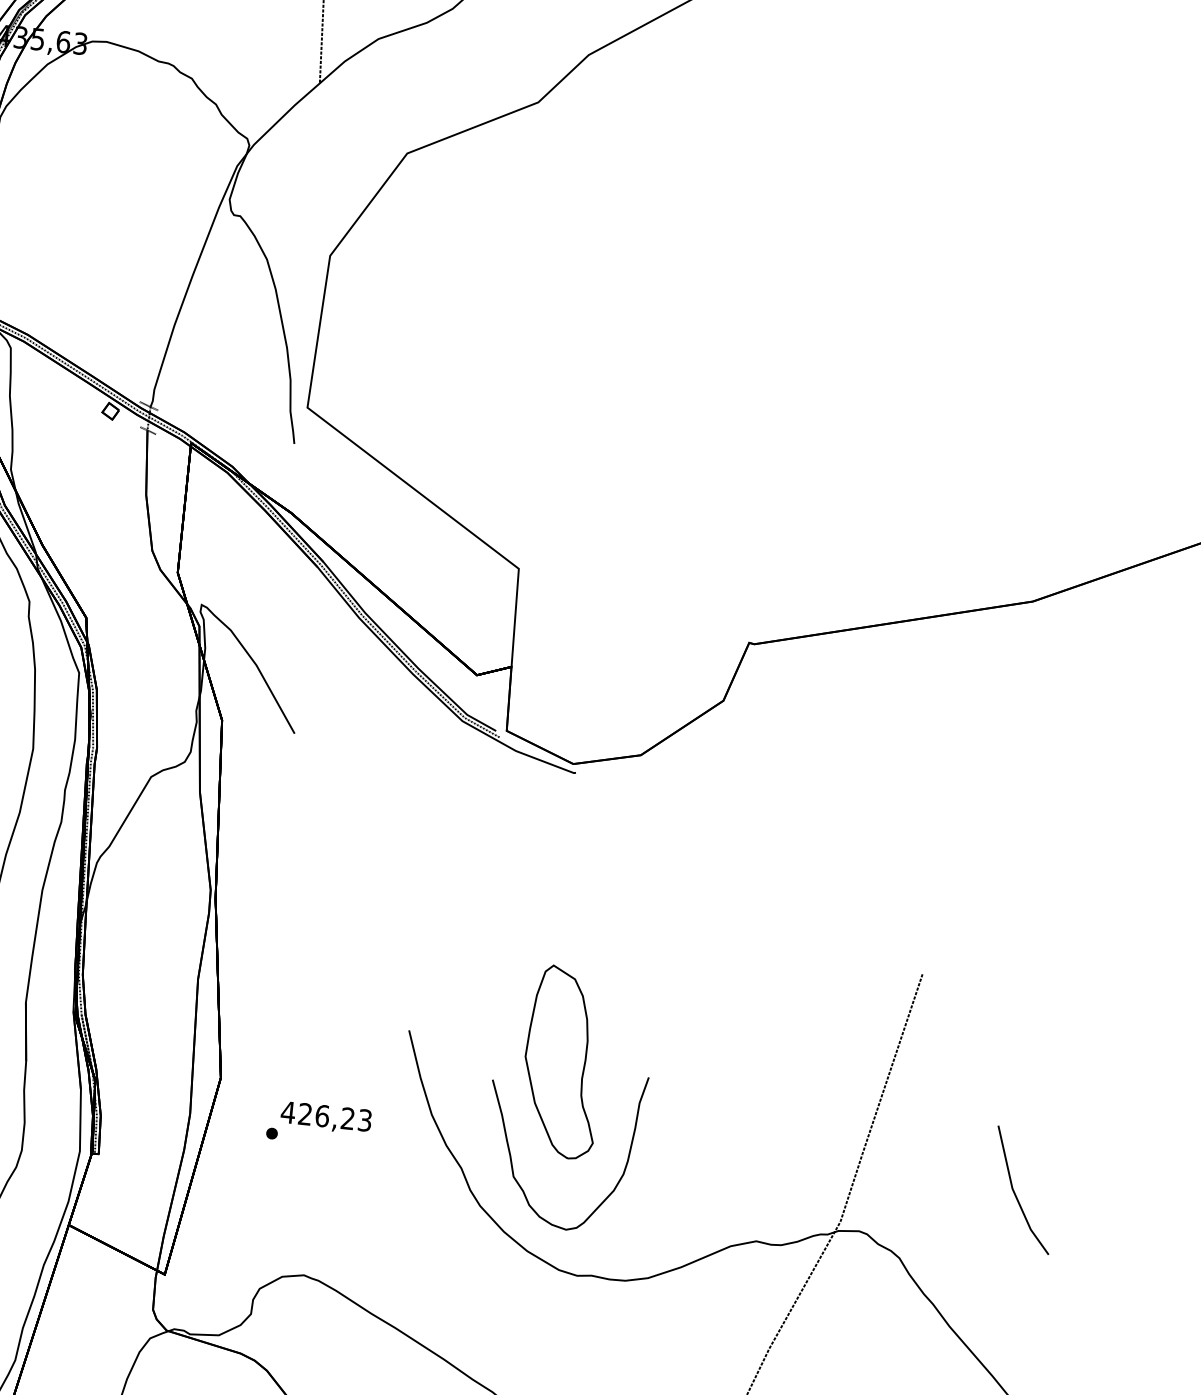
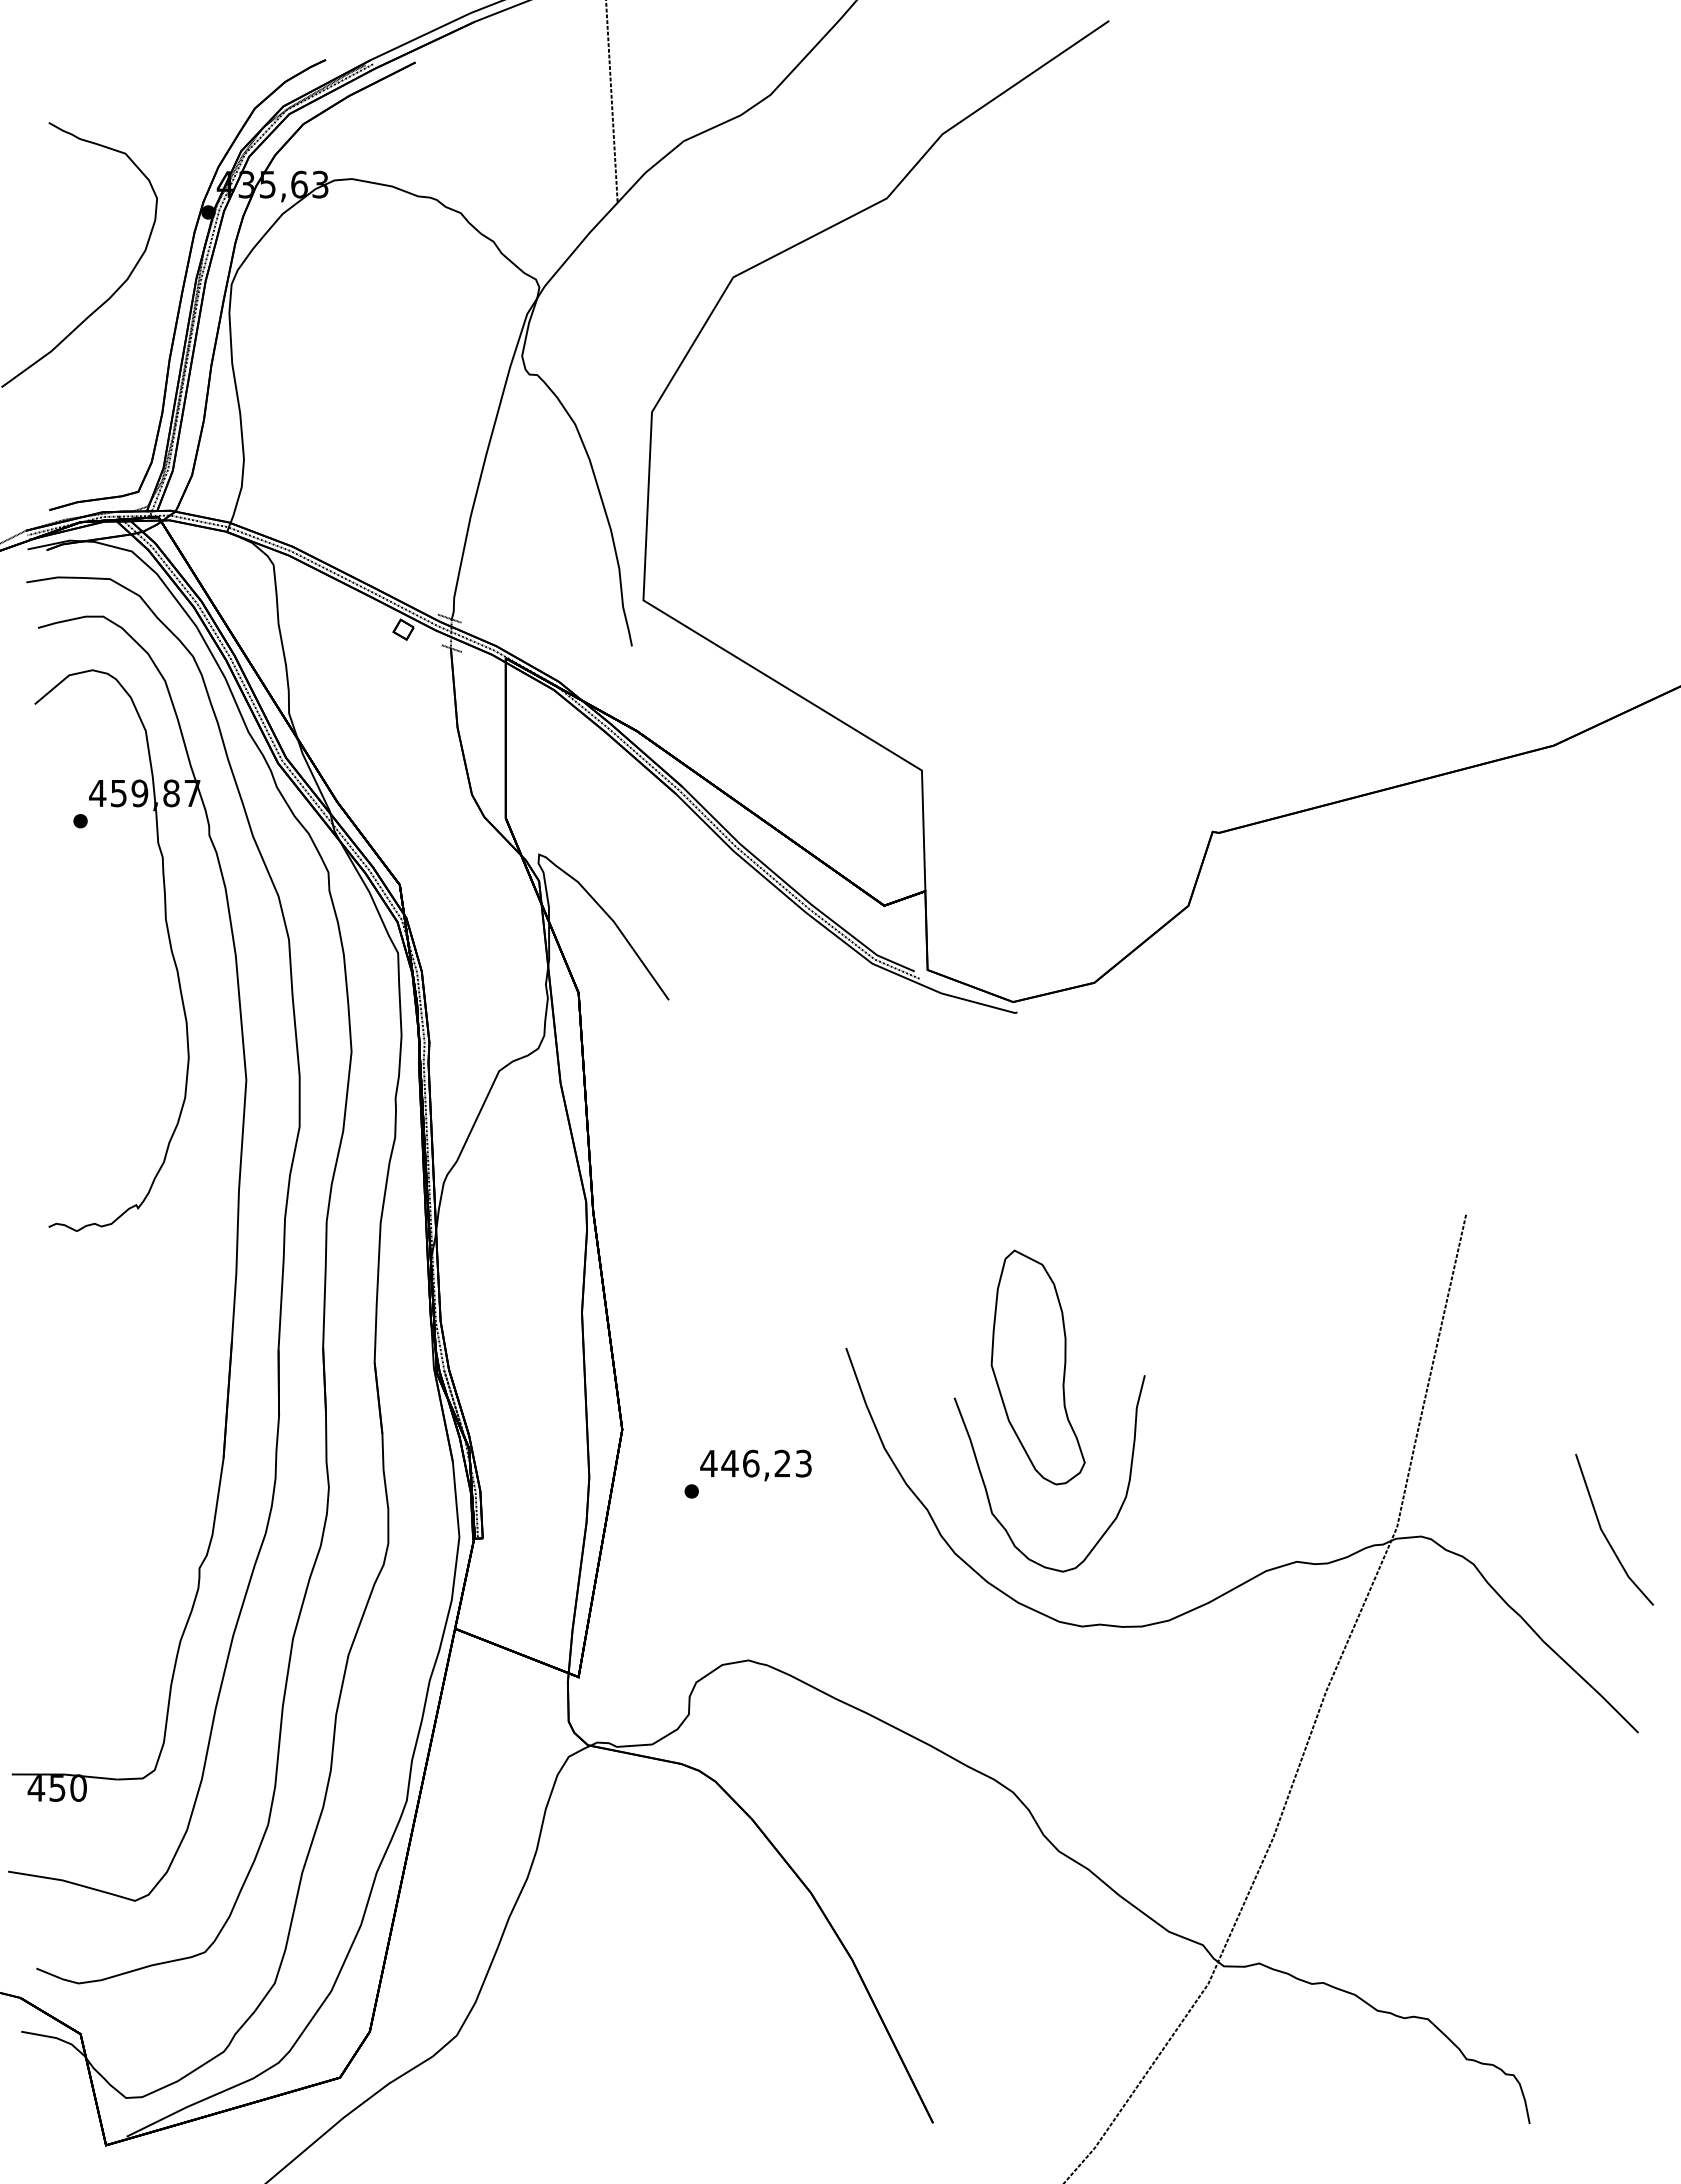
text: (305, 1113) -> (729, 1462), 426,23 -> 446,23
line: (1015, 1193) -> (1605, 1534), moved

